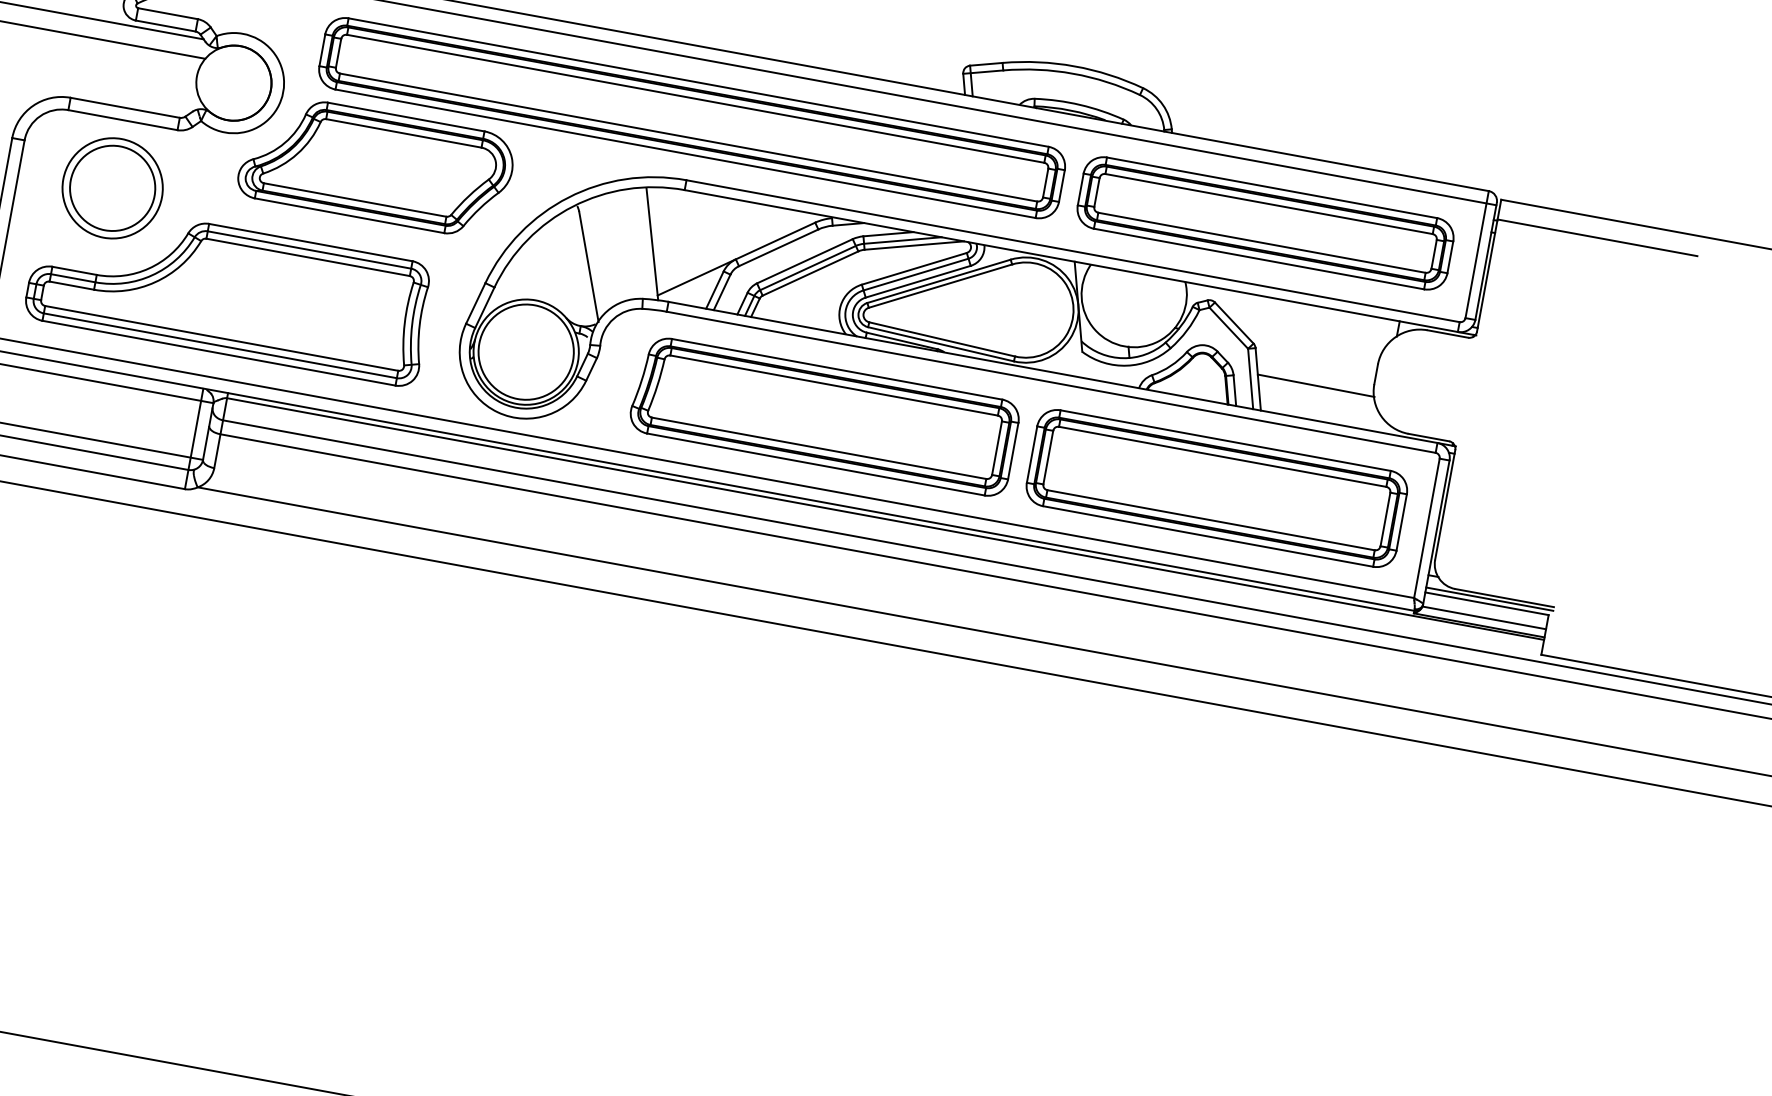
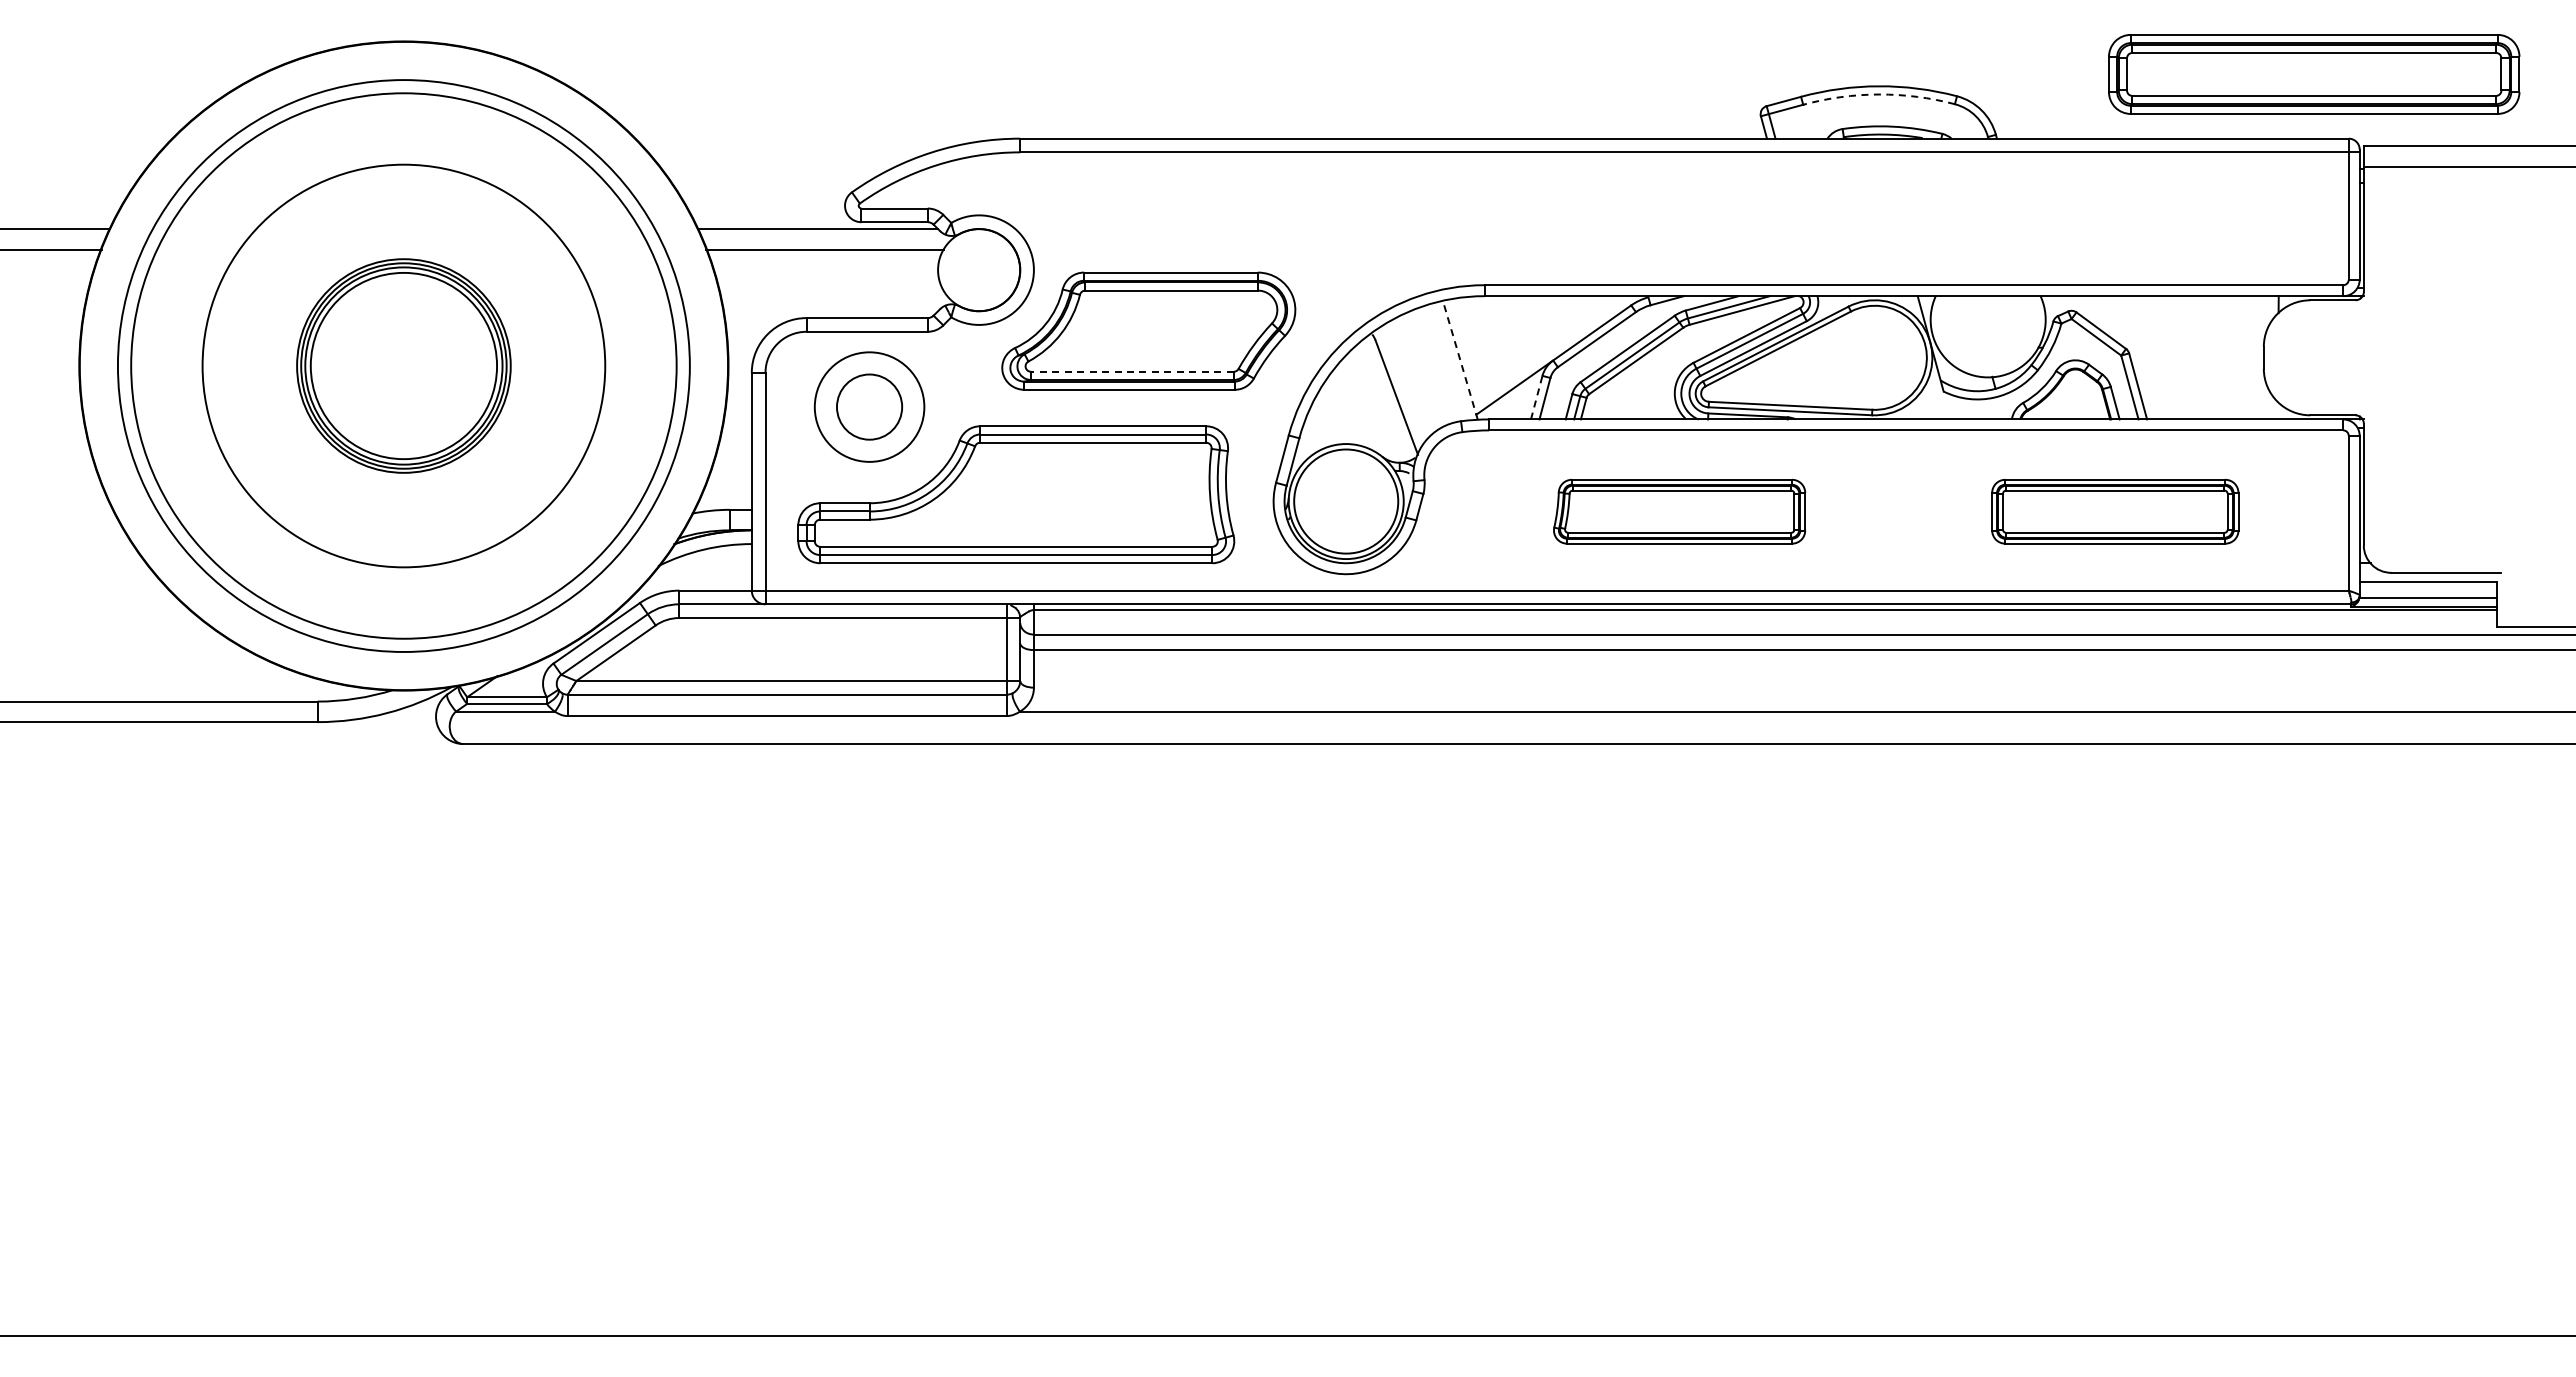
arc: (1073, 73) -> (1879, 94), solid -> dashed
part: (691, 118) -> (1477, 217), removed
circle: (112, 187) -> (869, 406), size x0.7
line: (354, 199) -> (1131, 371), solid -> dashed
part: (1265, 223) -> (2314, 74), moved
line: (652, 244) -> (1460, 360), solid -> dashed
line: (714, 289) -> (1536, 397), solid -> dashed
line: (1316, 385) -> (2201, 381), removed
part: (824, 416) -> (1679, 511), size x0.6
part: (1217, 488) -> (2115, 511), size x0.6
line: (1489, 598) -> (2429, 576), removed

